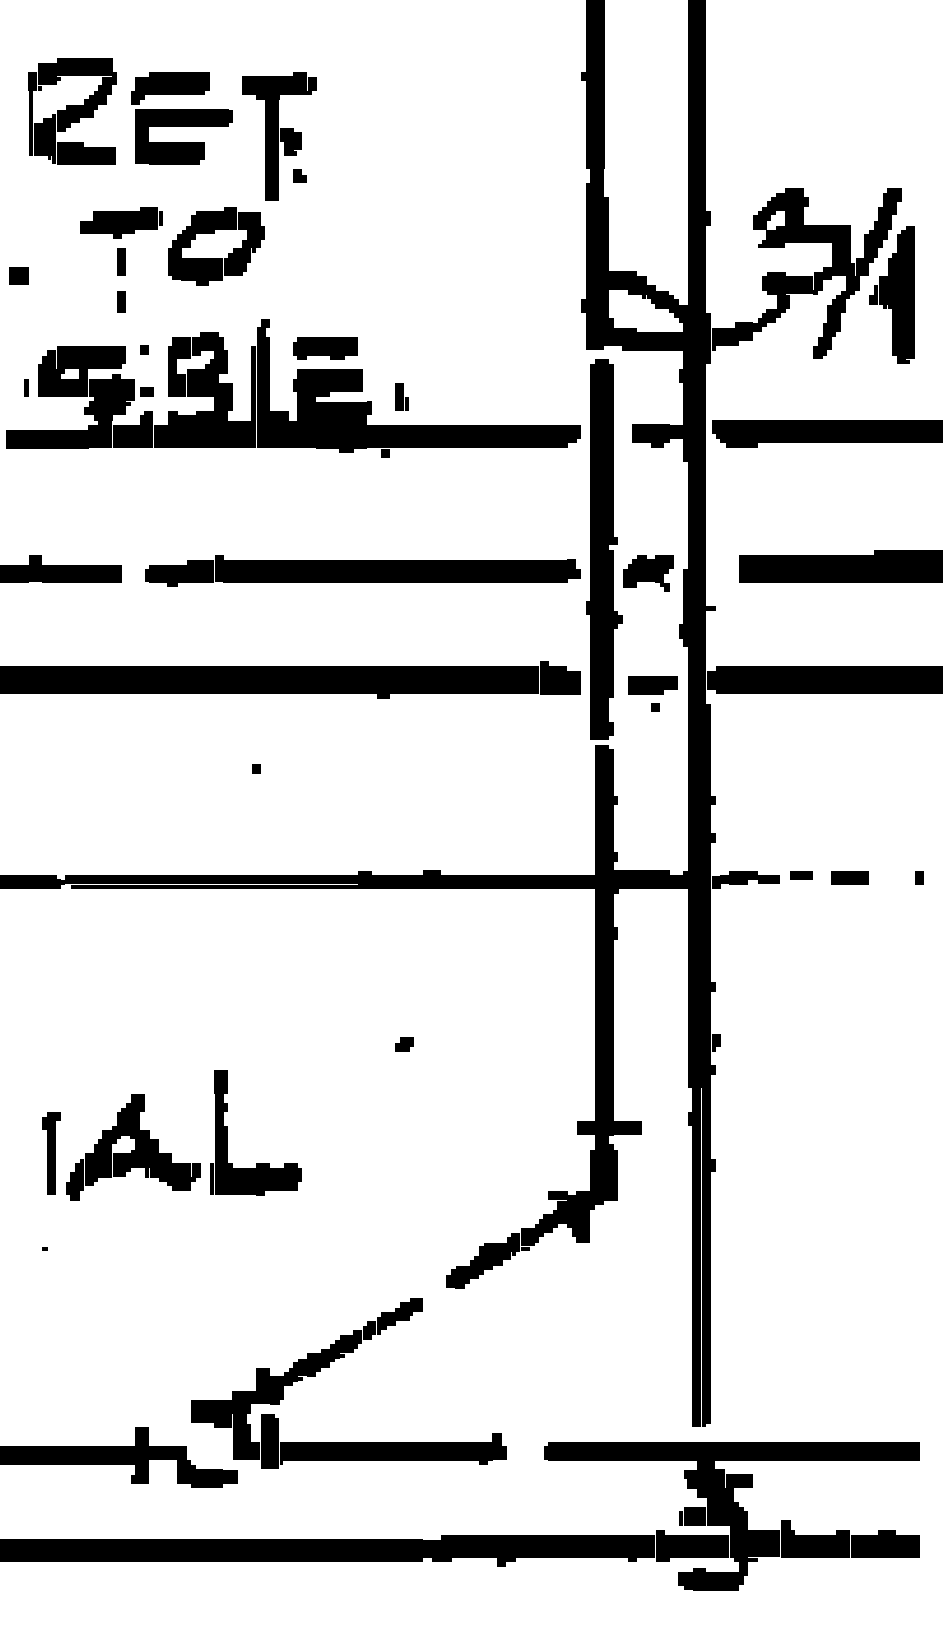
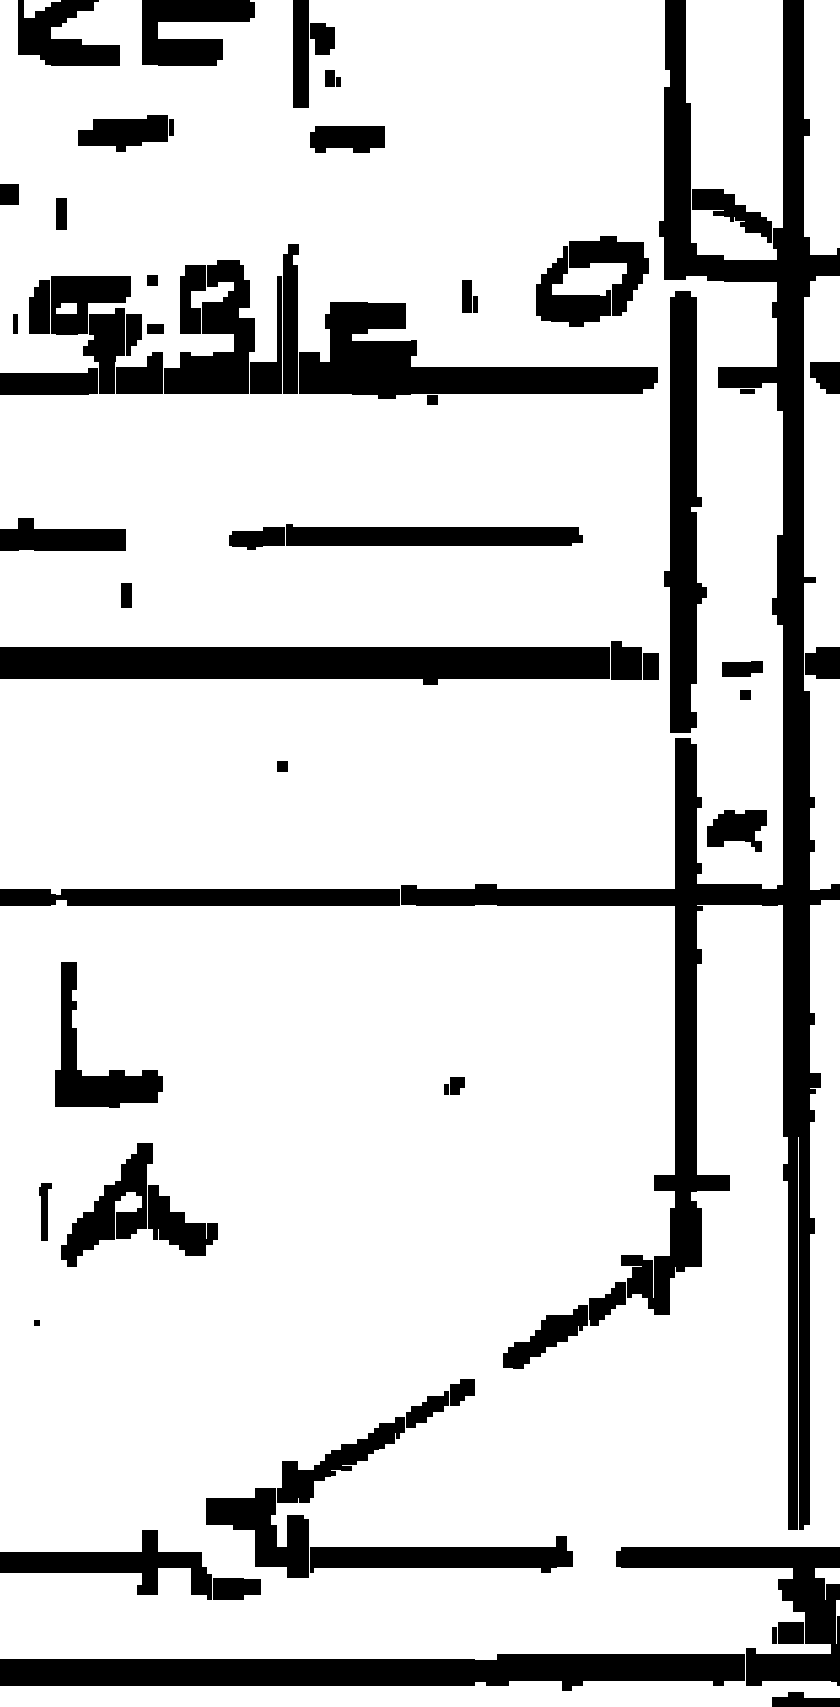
part: (216, 258) -> (592, 296), moved
line: (121, 261) -> (61, 213), moved
line: (121, 301) -> (126, 595), moved
part: (325, 348) -> (347, 139), moved
part: (401, 396) -> (469, 296), moved
part: (362, 570) -> (405, 536), size x0.7
part: (648, 573) -> (737, 830), moved
part: (652, 685) -> (741, 669), size x0.7
part: (227, 1132) -> (76, 1034), moved
part: (51, 1153) -> (44, 1212), size x0.6

